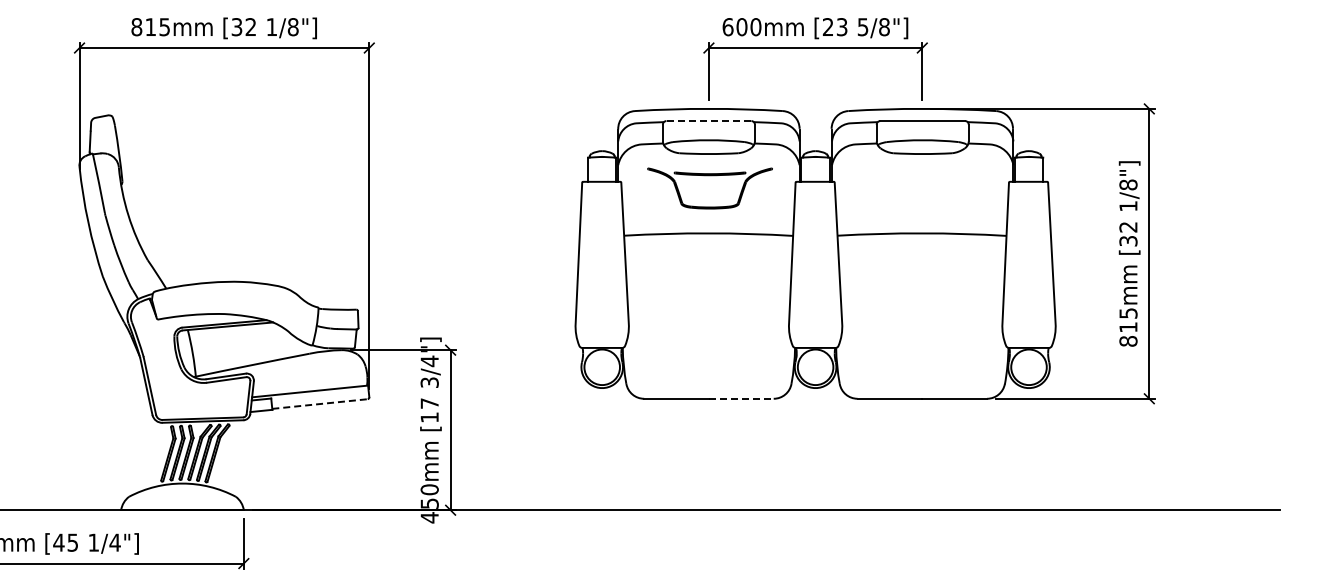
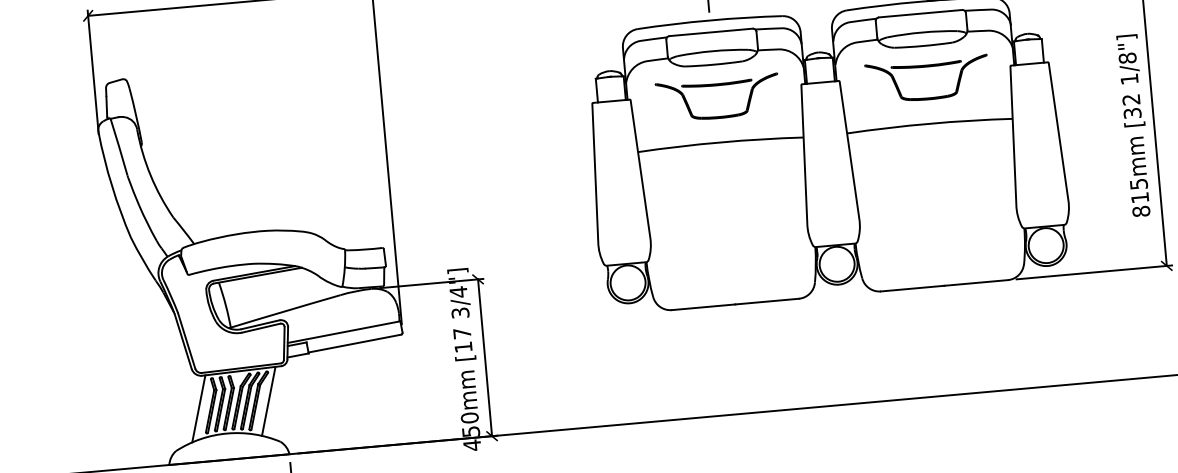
line: (708, 121) -> (710, 32), dashed -> solid
part: (923, 176) -> (926, 67), added
line: (741, 398) -> (767, 301), dashed -> solid
line: (320, 404) -> (355, 344), dashed -> solid
line: (227, 454) -> (268, 401), added
line: (155, 455) -> (198, 408), added

